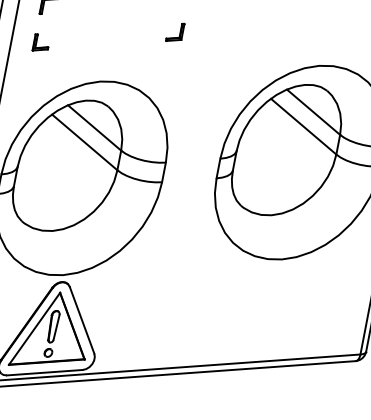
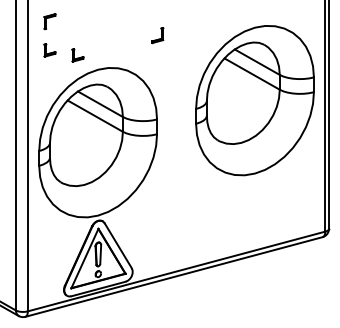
part: (175, 32) -> (157, 35), moved
part: (76, 57) -> (77, 55), added

